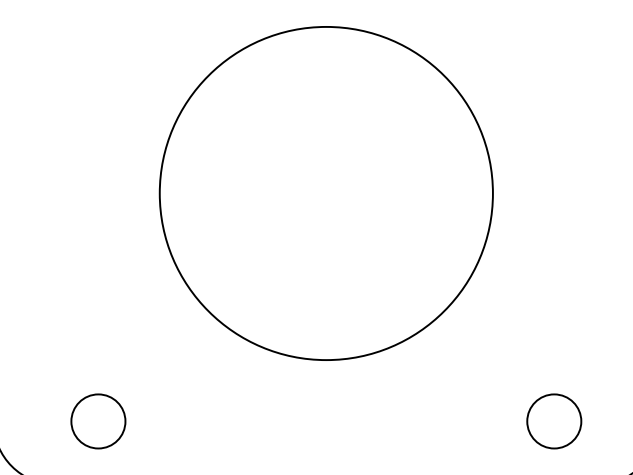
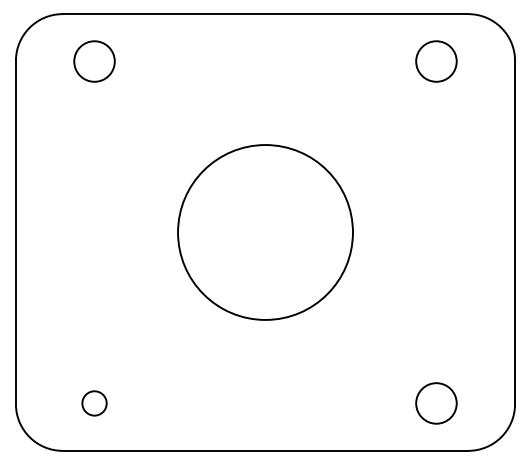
circle: (326, 193) -> (265, 232), size x0.7
circle: (98, 421) -> (94, 403), size x0.6

